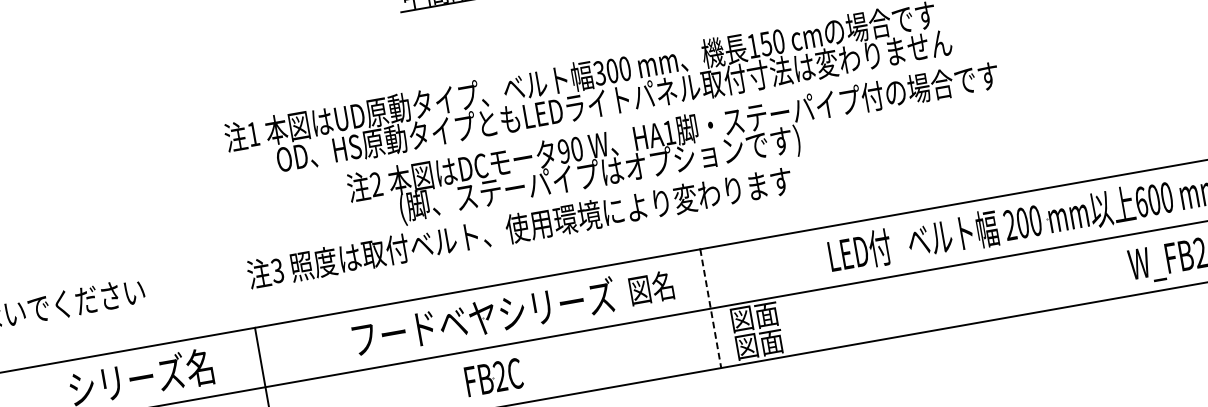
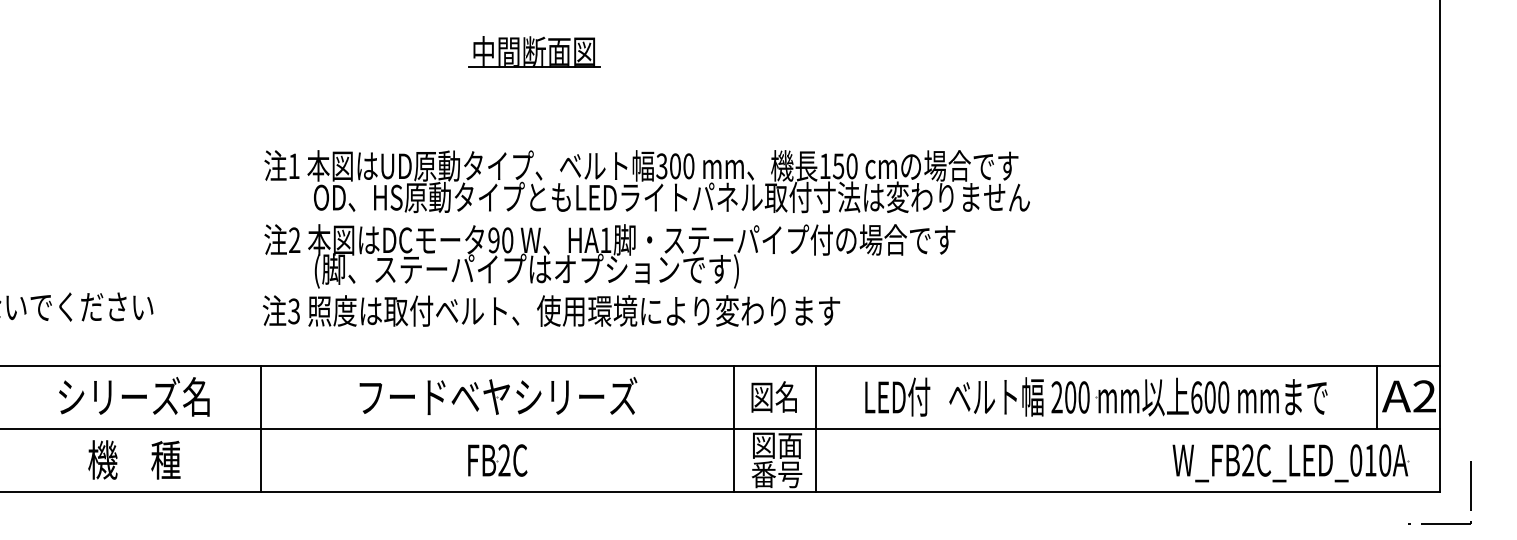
text: (675, 147) -> (609, 256), moved
text: (650, 287) -> (773, 396), moved
line: (787, 294) -> (815, 428), added
line: (710, 309) -> (733, 429), dashed -> solid
text: (758, 344) -> (776, 474), 図面 -> 番号

